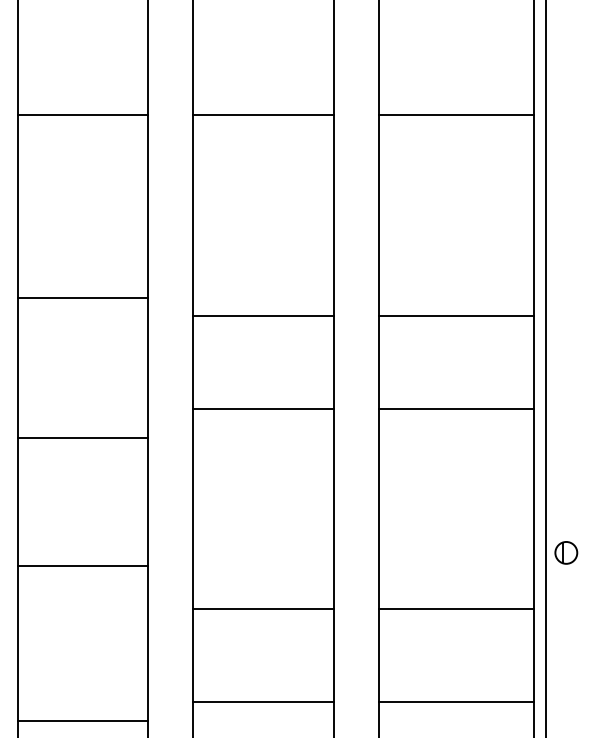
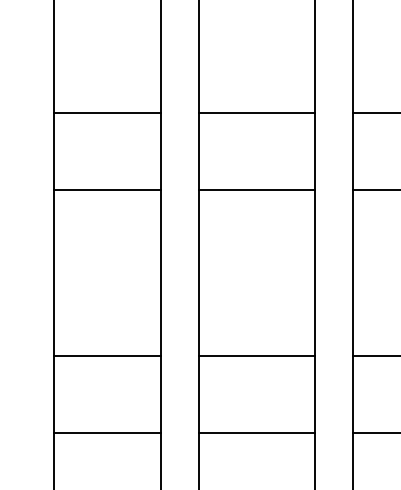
line: (82, 297) -> (107, 113), moved
line: (82, 437) -> (107, 190), moved
line: (82, 566) -> (107, 356), moved
line: (82, 721) -> (107, 433), moved

